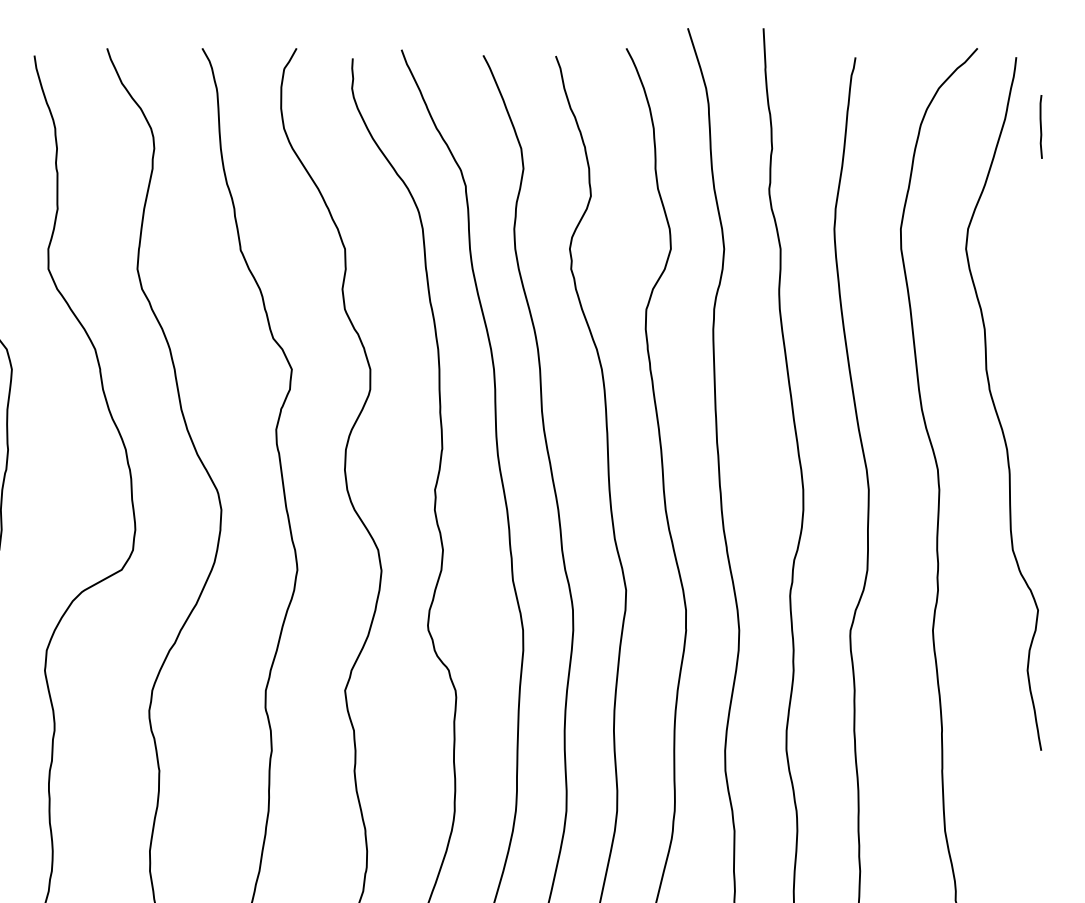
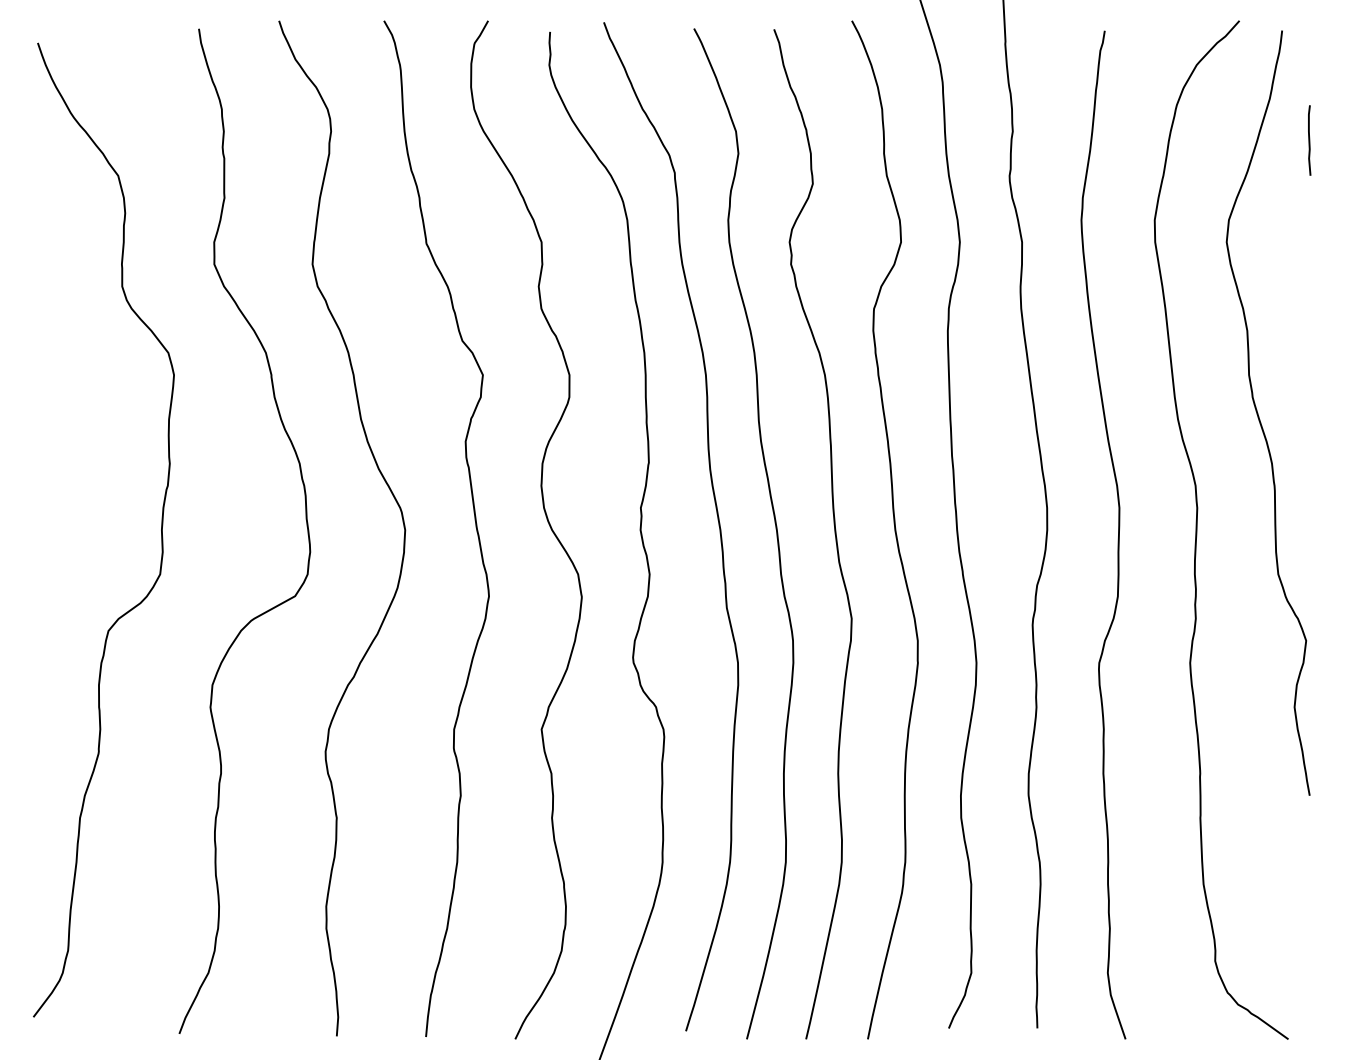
line: (1041, 126) -> (1309, 140), moved

